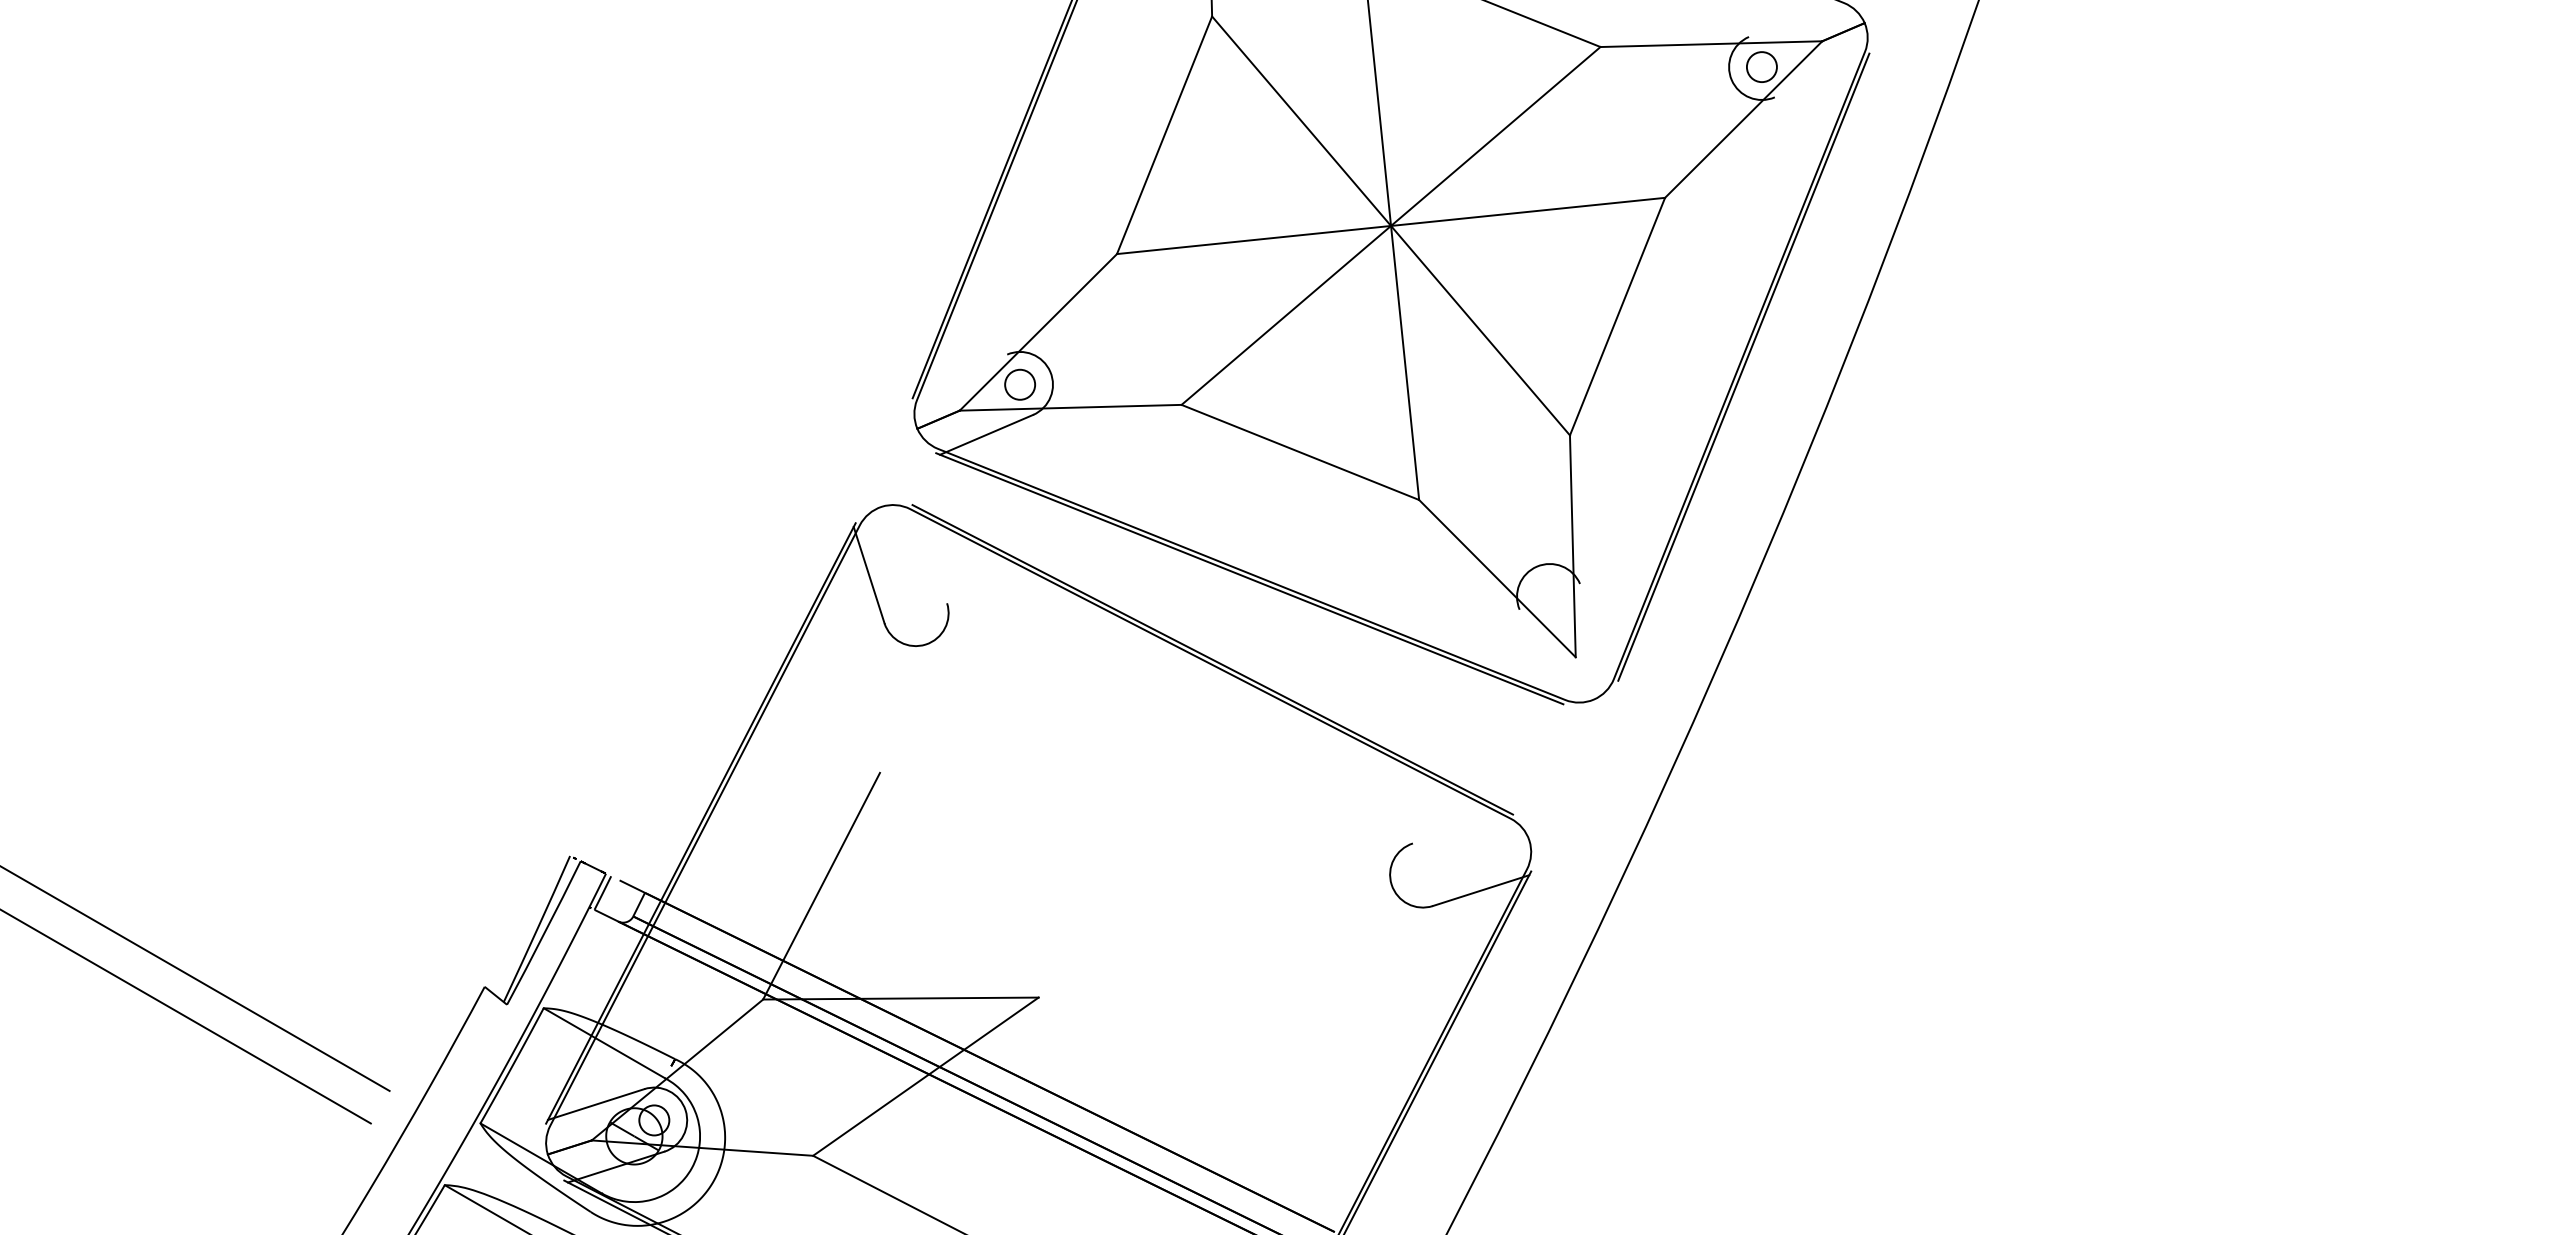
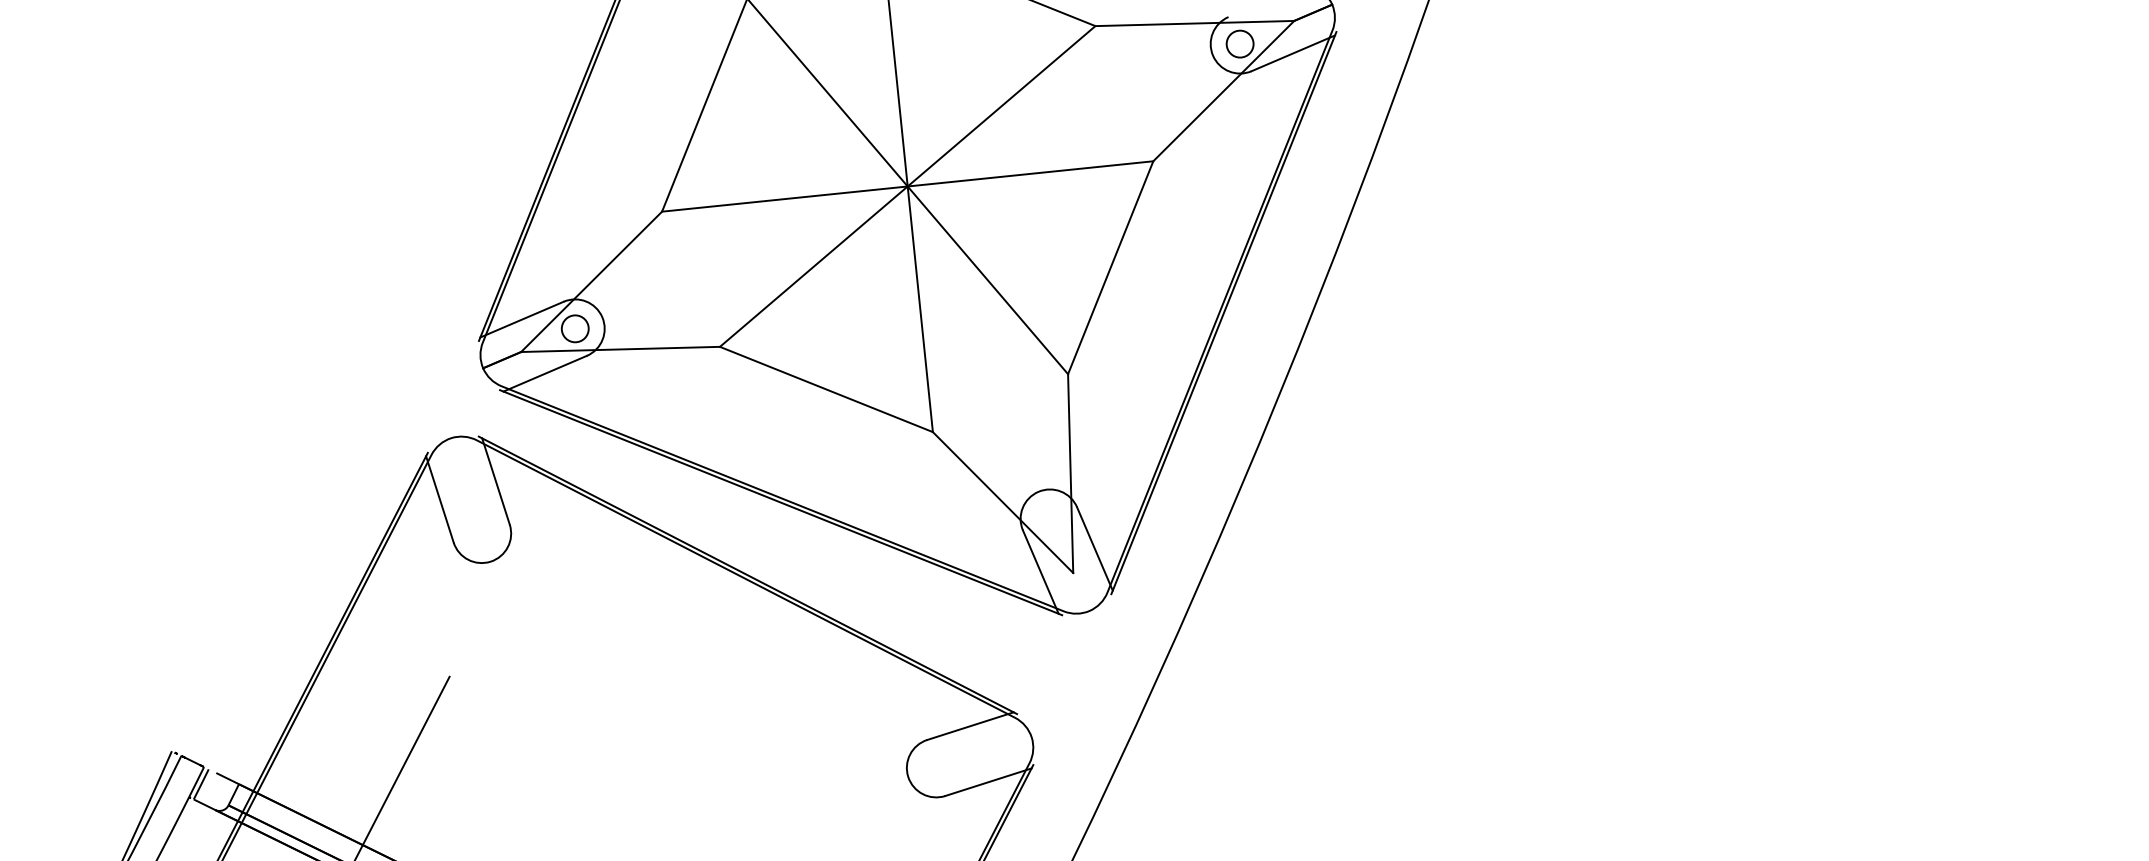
line: (1820, 77) -> (1292, 53), added
line: (960, 374) -> (521, 319), added
line: (931, 554) -> (495, 480), added
line: (1599, 629) -> (1094, 548), added
line: (1539, 655) -> (1040, 571), added
line: (1460, 827) -> (969, 725), added

